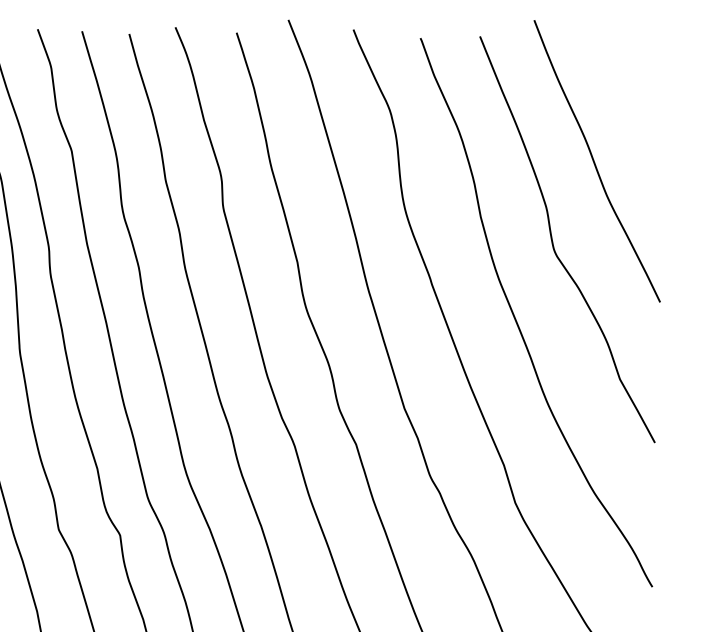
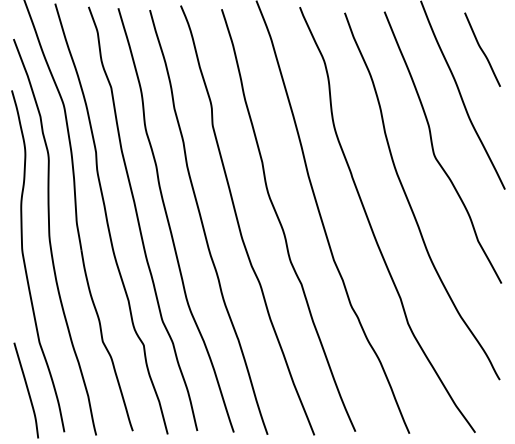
curve: (626, 92) -> (482, 49), added

